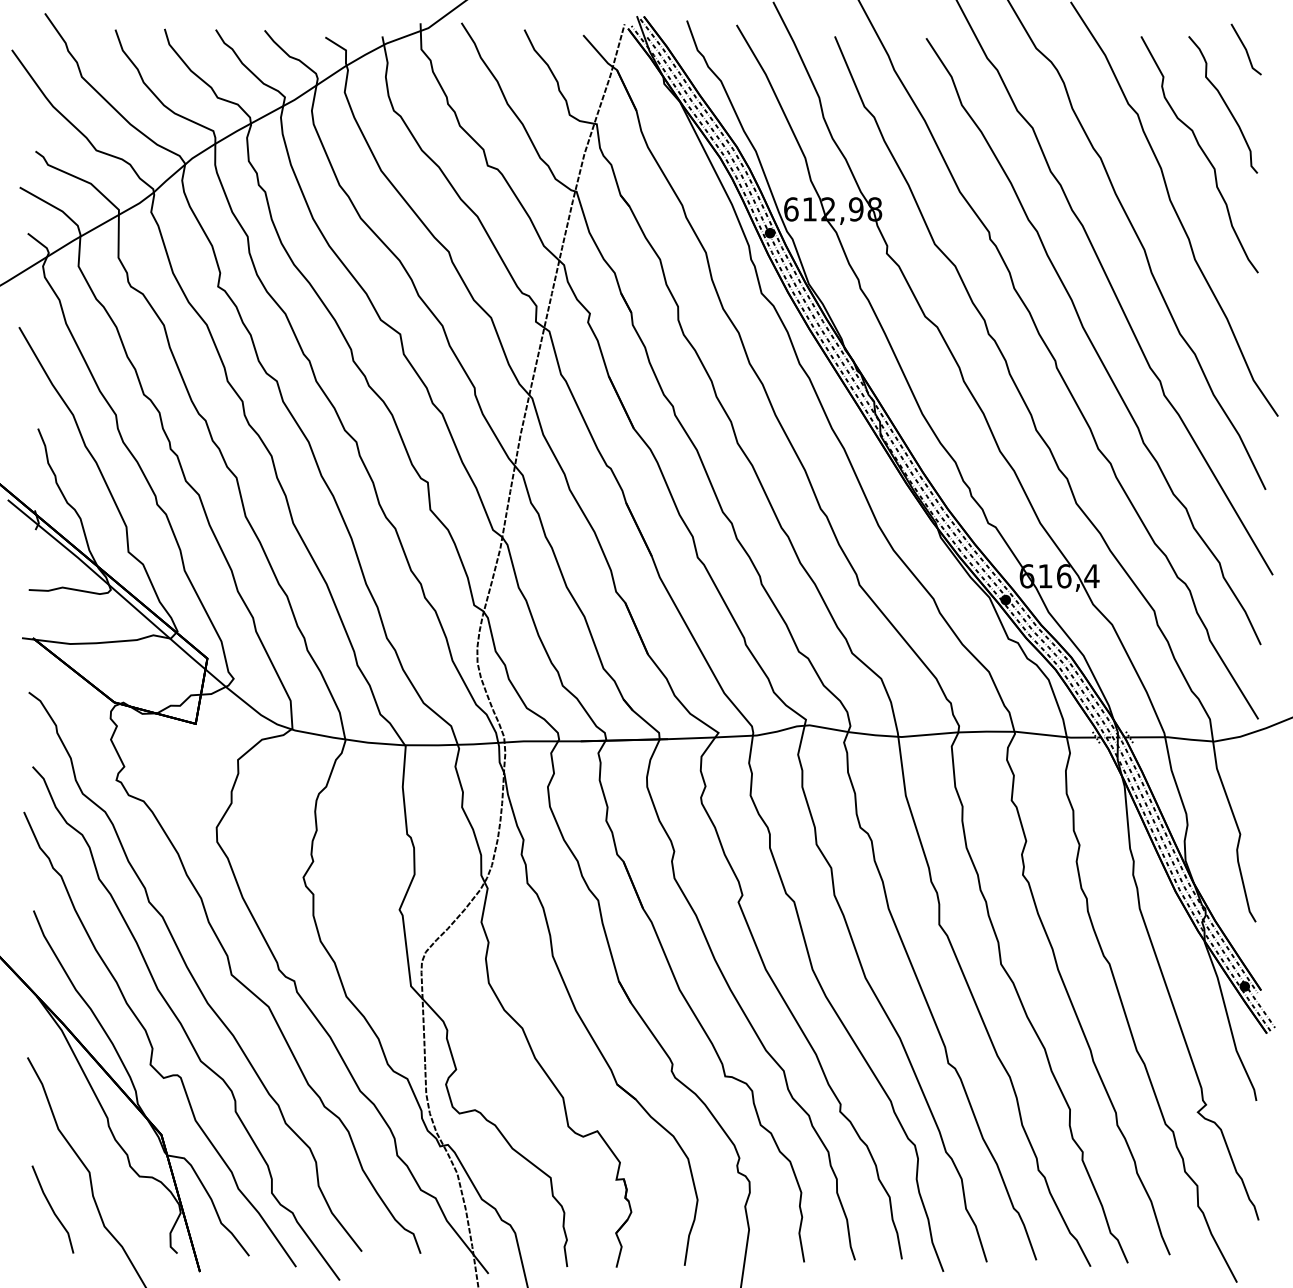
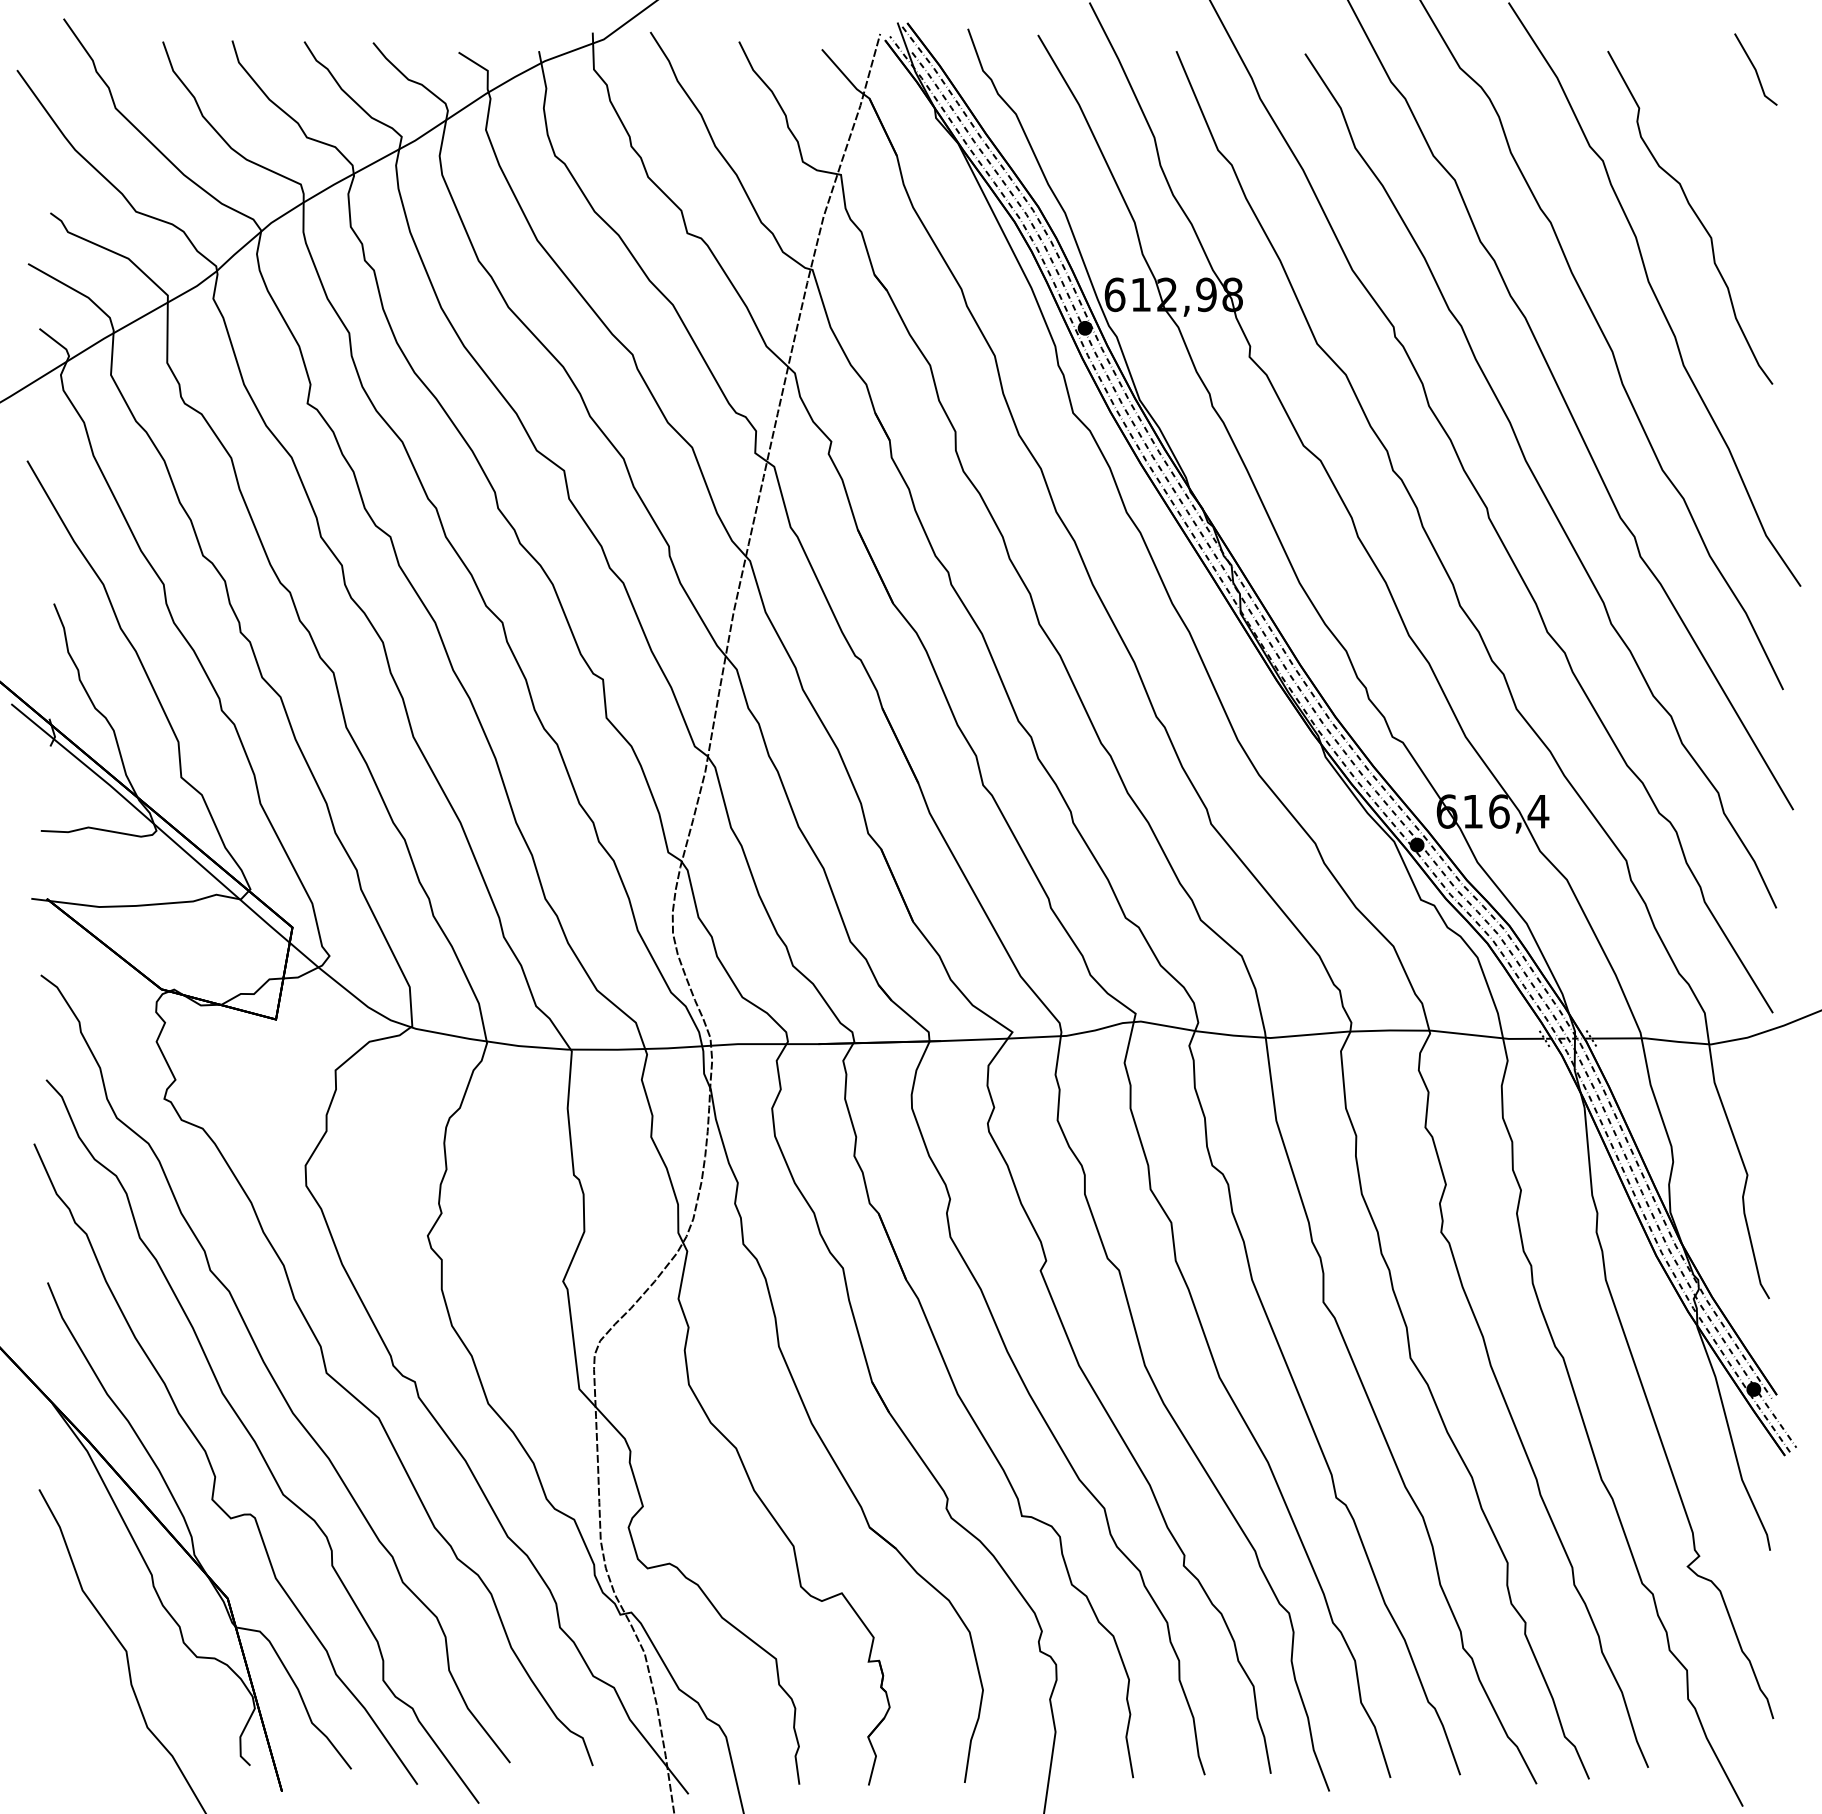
curve: (1224, 104) -> (1725, 146), removed
line: (52, 1209) -> (74, 1703), removed

